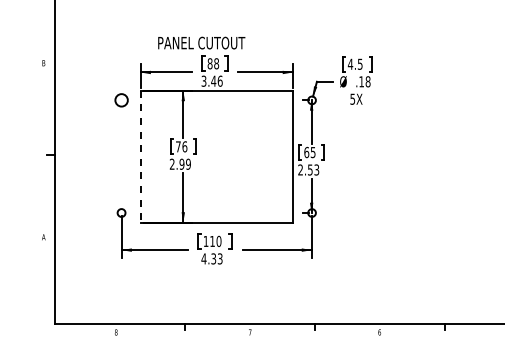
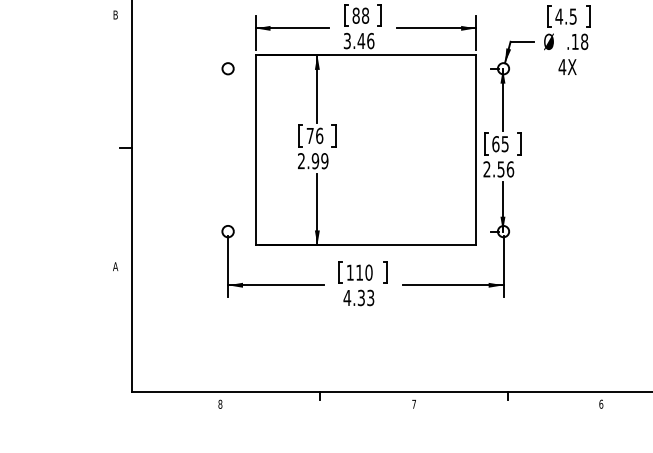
text: (352, 98) -> (562, 66), 5X -> 4X
circle: (121, 100) -> (227, 68), size x0.62
line: (140, 156) -> (255, 149), dashed -> solid
text: (316, 169) -> (509, 168), 2.53 -> 2.56

